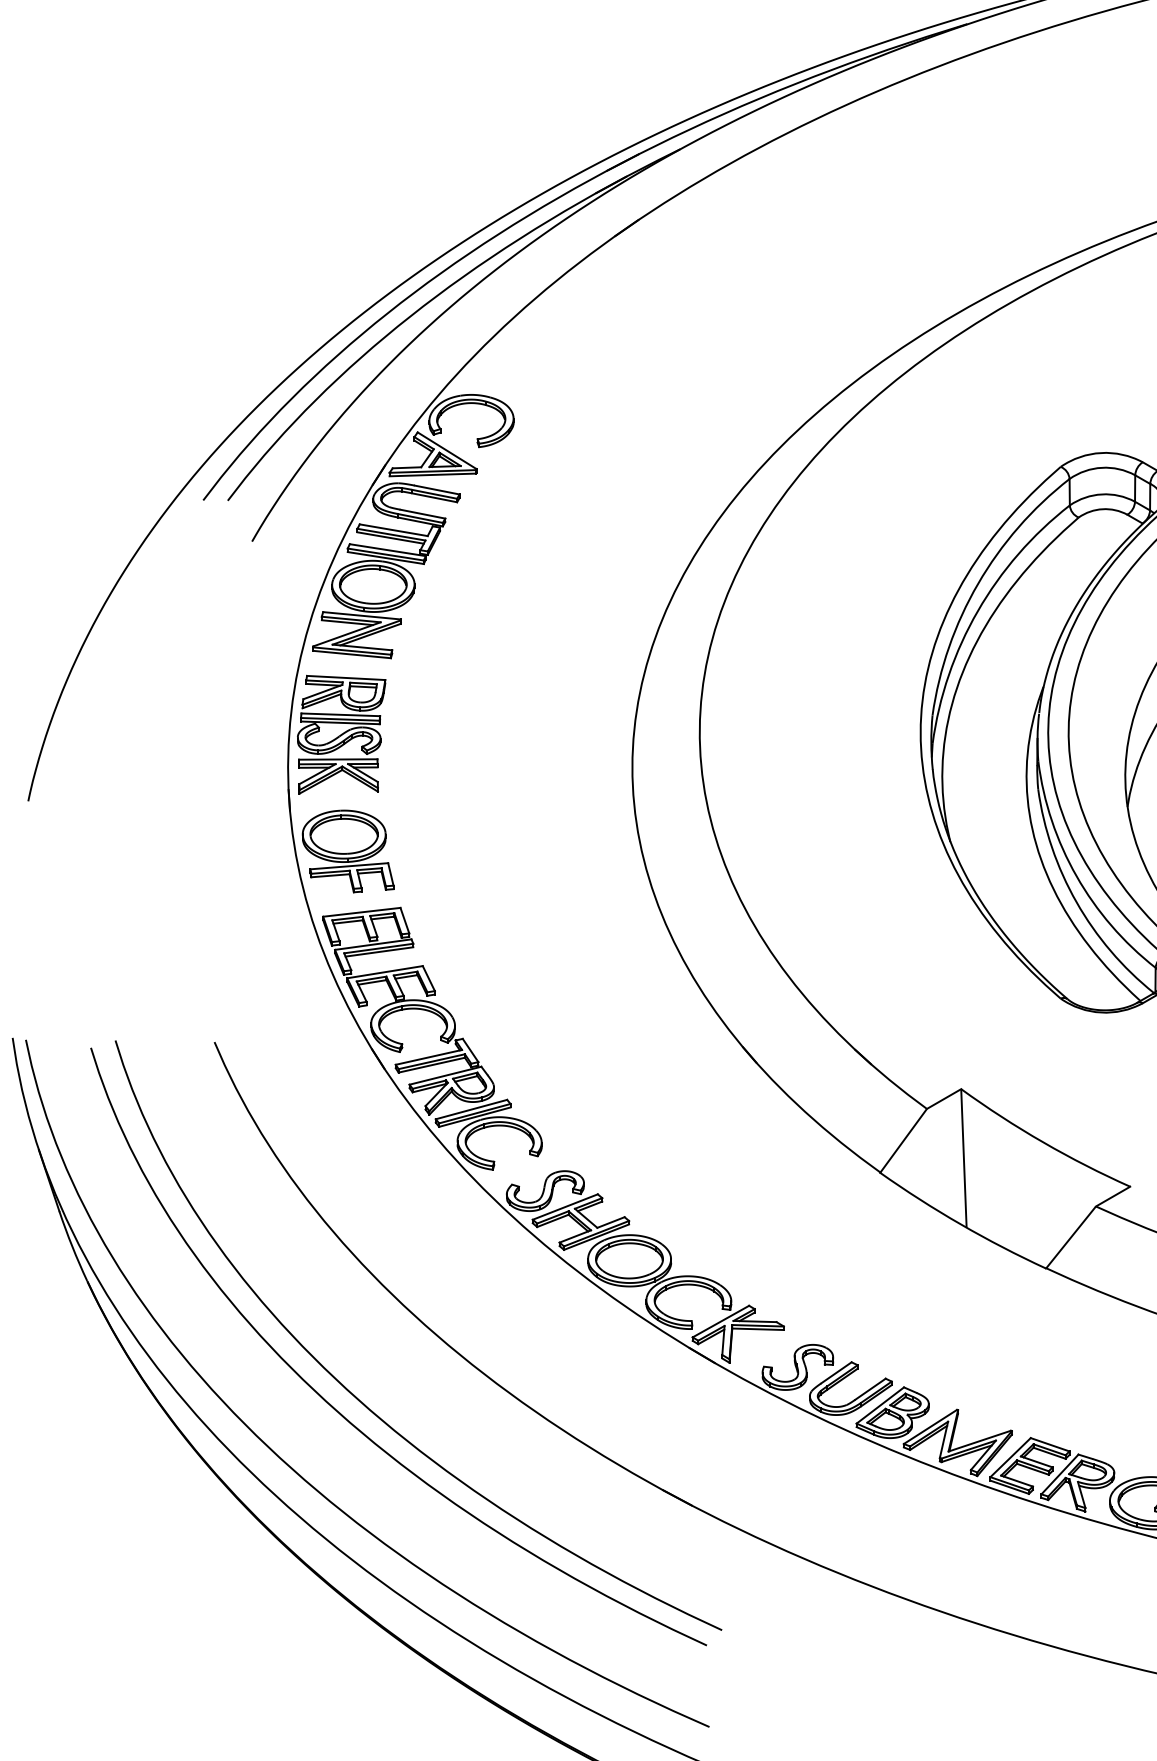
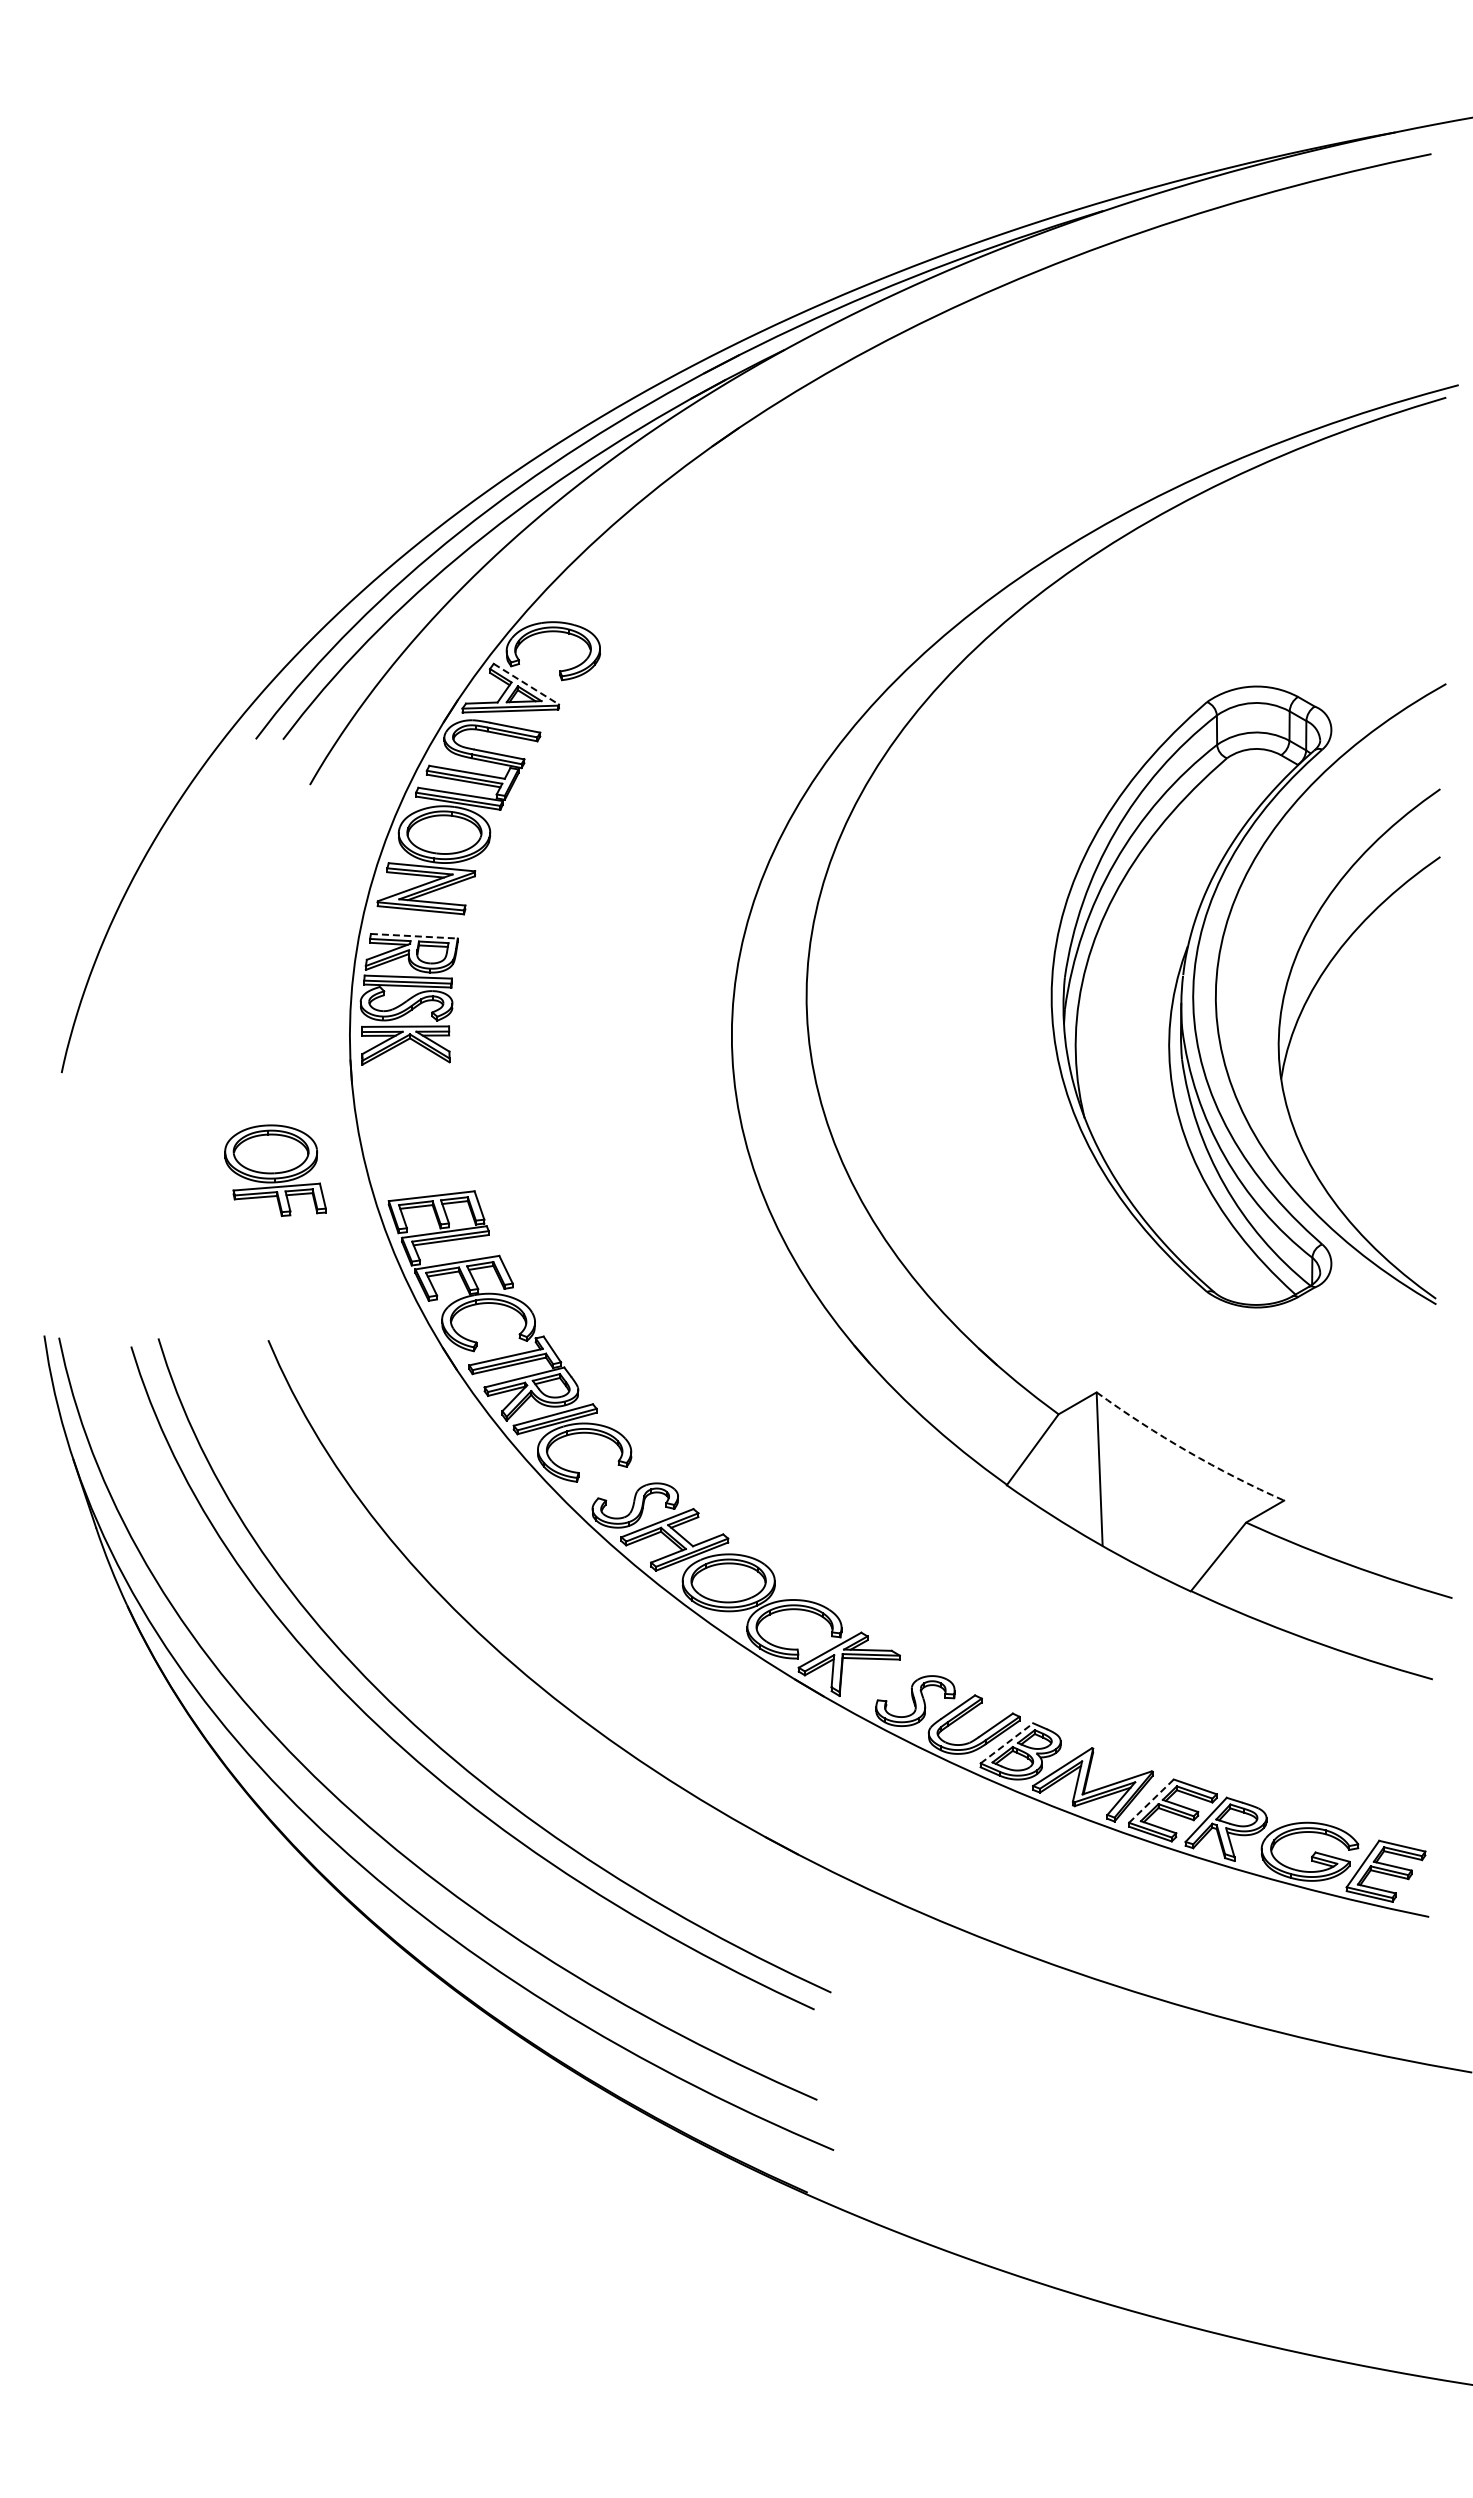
line: (447, 451) -> (526, 684), solid -> dashed
line: (346, 678) -> (414, 936), solid -> dashed
part: (348, 851) -> (275, 1170), moved
arc: (1043, 1142) -> (1187, 1451), solid -> dashed
line: (880, 1405) -> (1007, 1743), solid -> dashed
line: (1010, 1457) -> (1151, 1800), solid -> dashed

